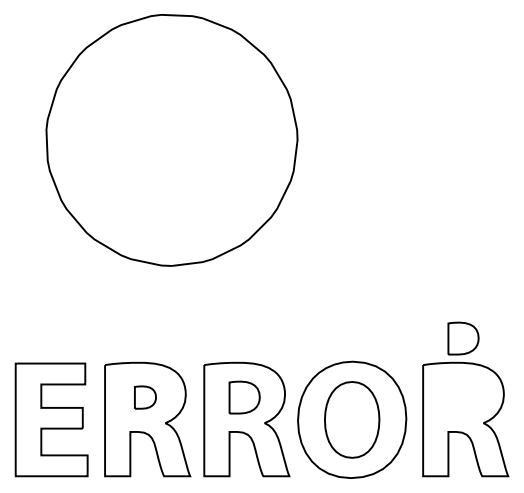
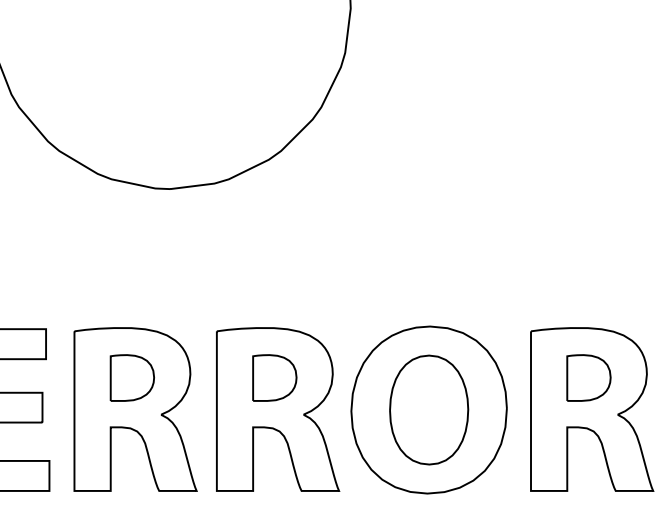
part: (463, 338) -> (588, 377), moved
part: (145, 397) -> (132, 377), size x1.43

